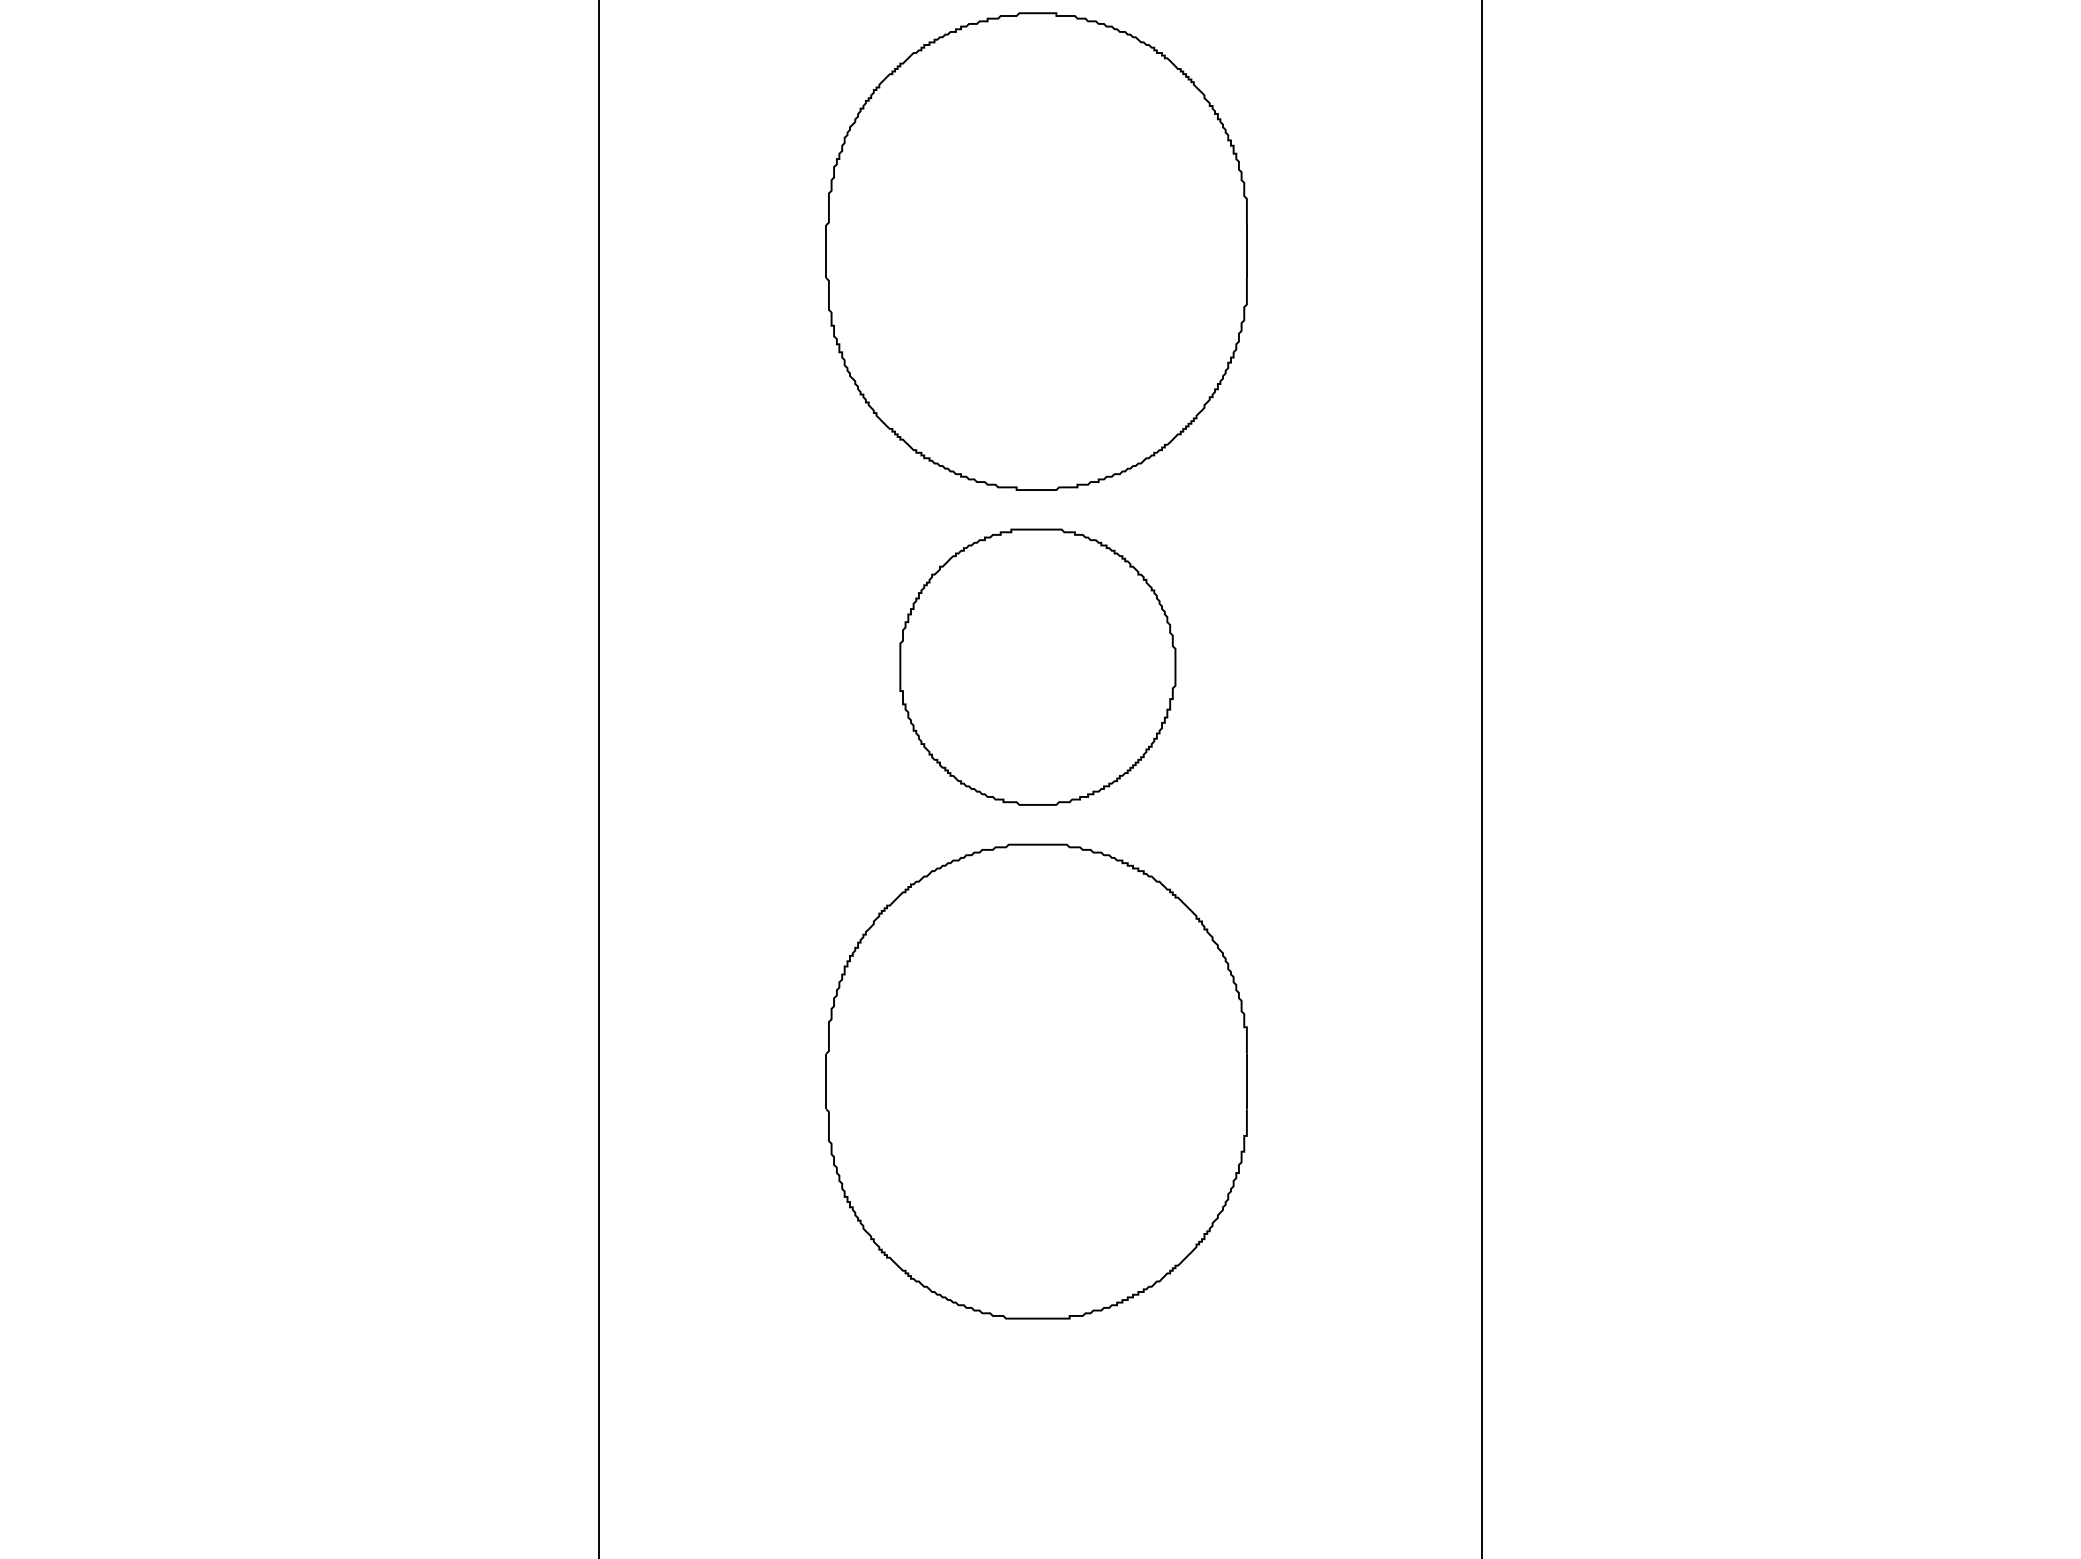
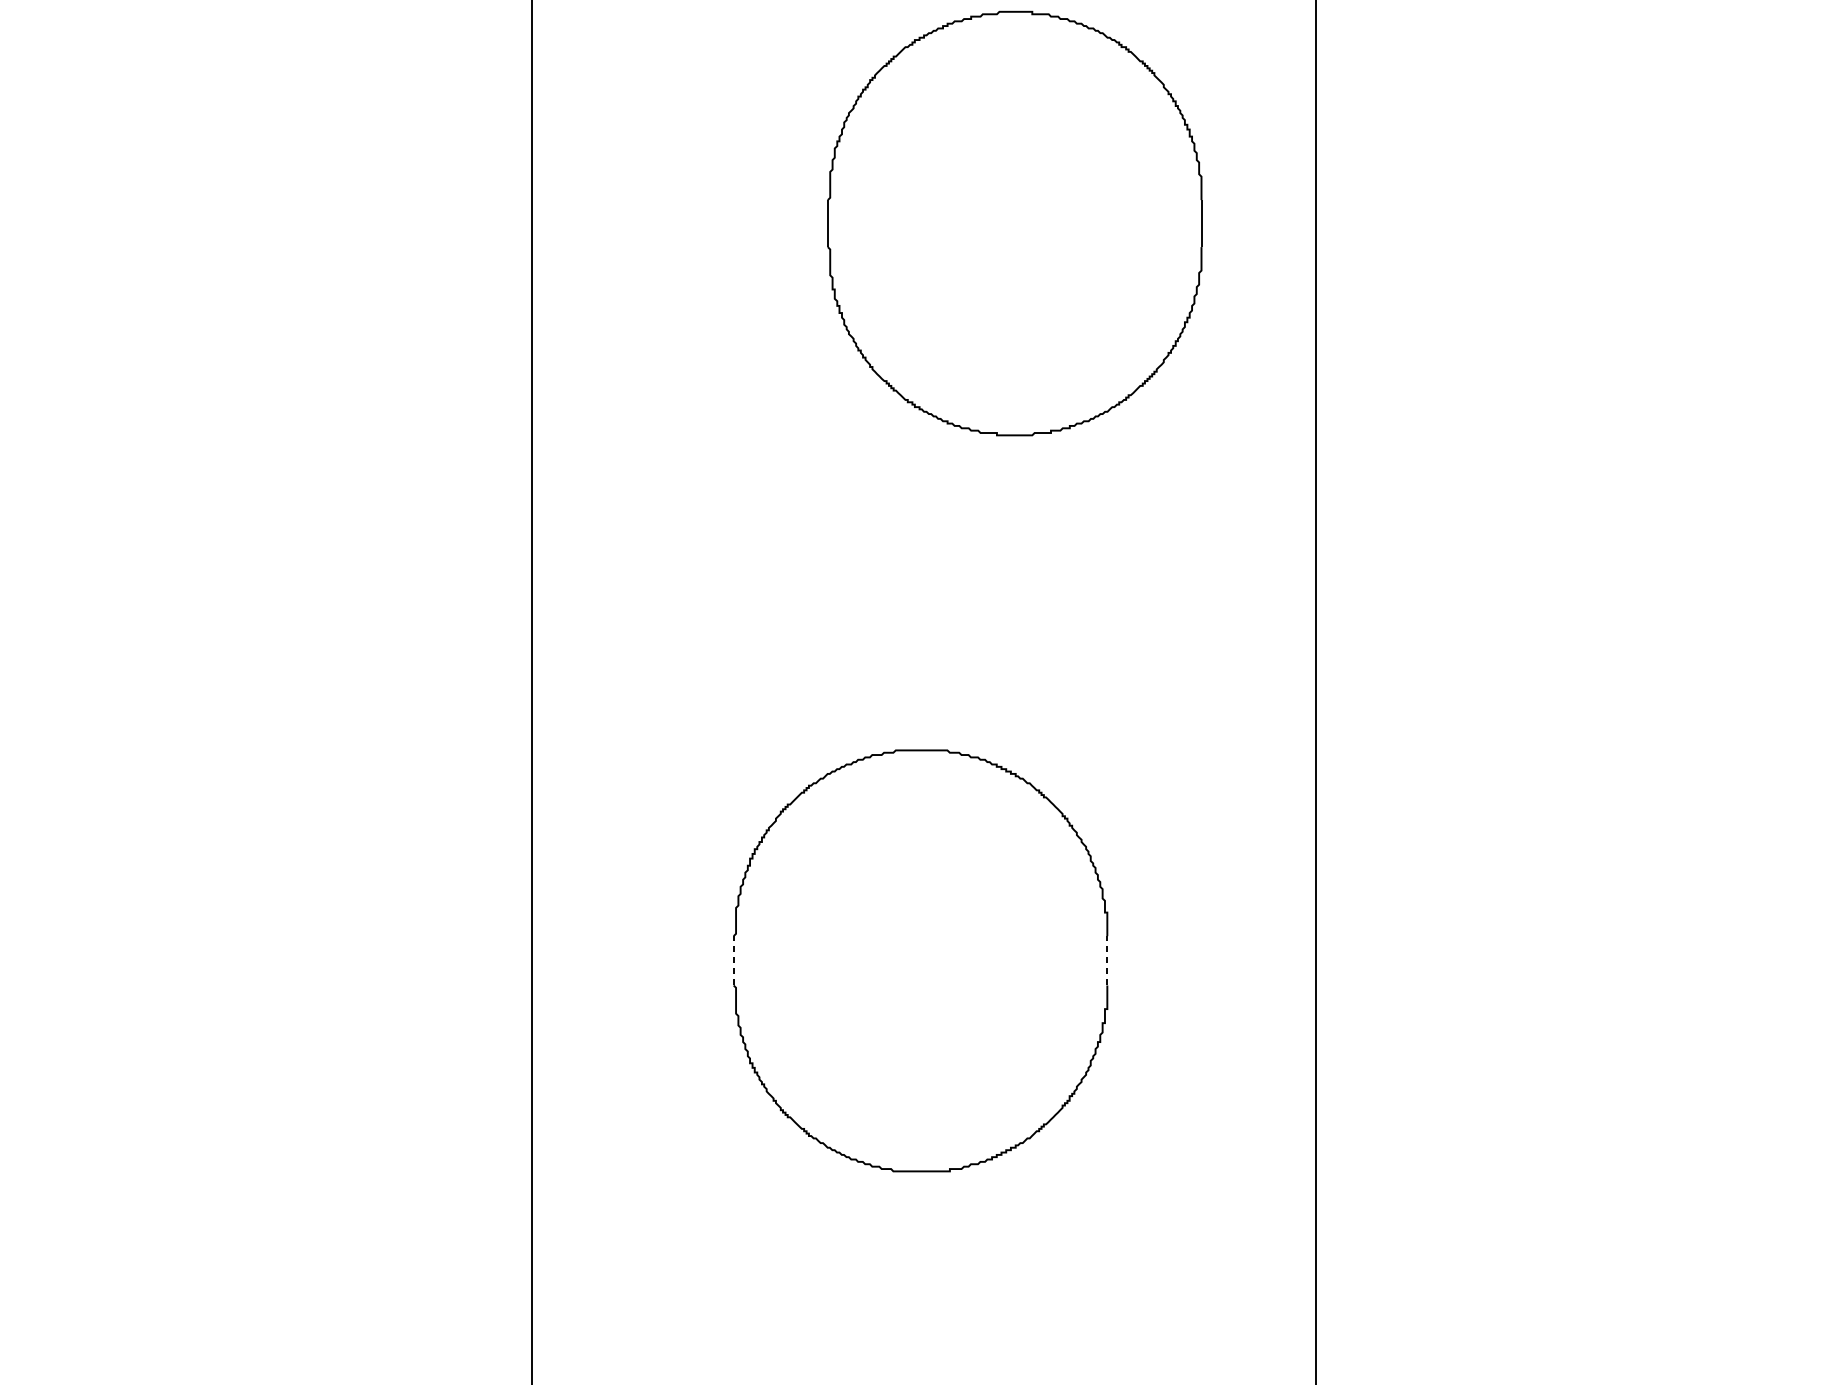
part: (1036, 251) -> (1014, 223), moved
part: (1037, 666) -> (921, 592), removed
line: (826, 1081) -> (733, 960), solid -> dashed
line: (1246, 1081) -> (1106, 960), solid -> dashed

